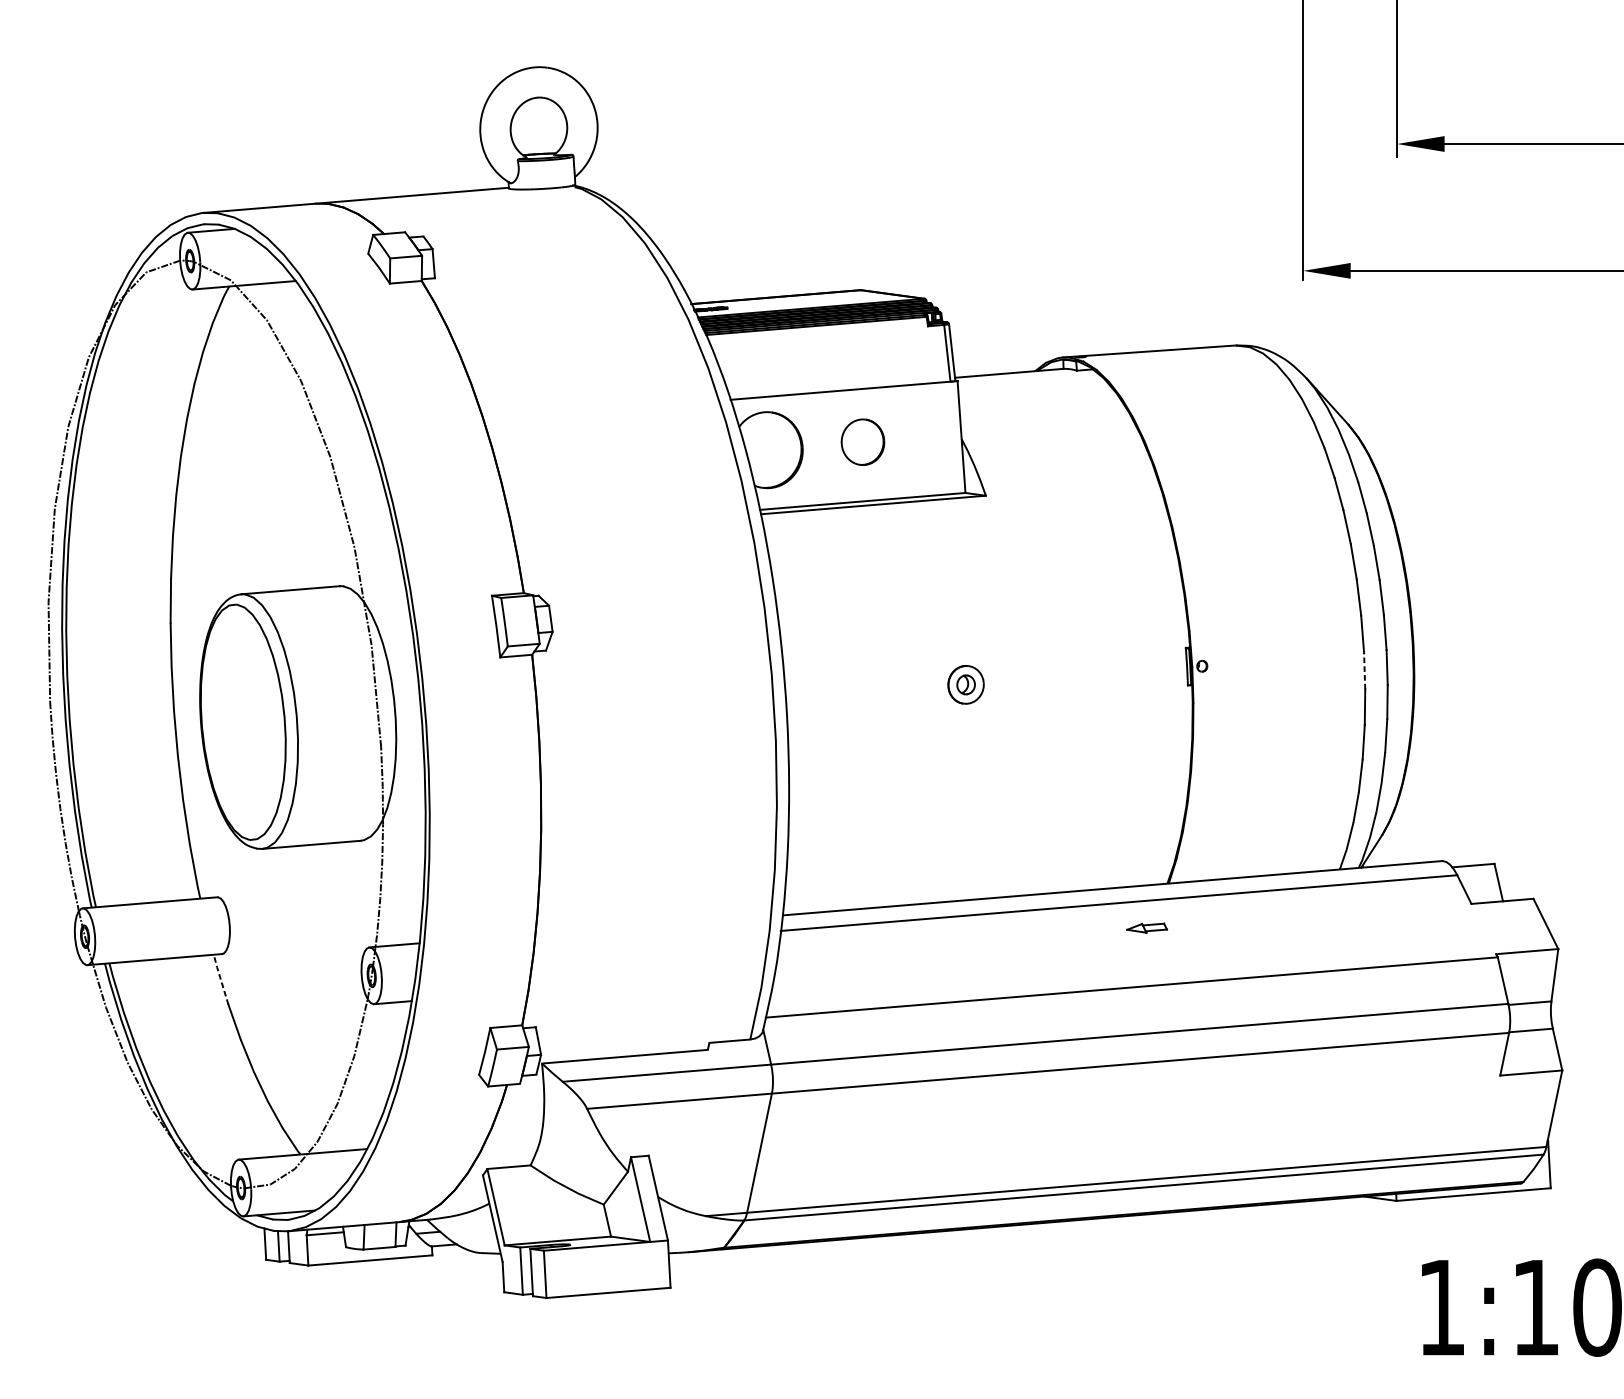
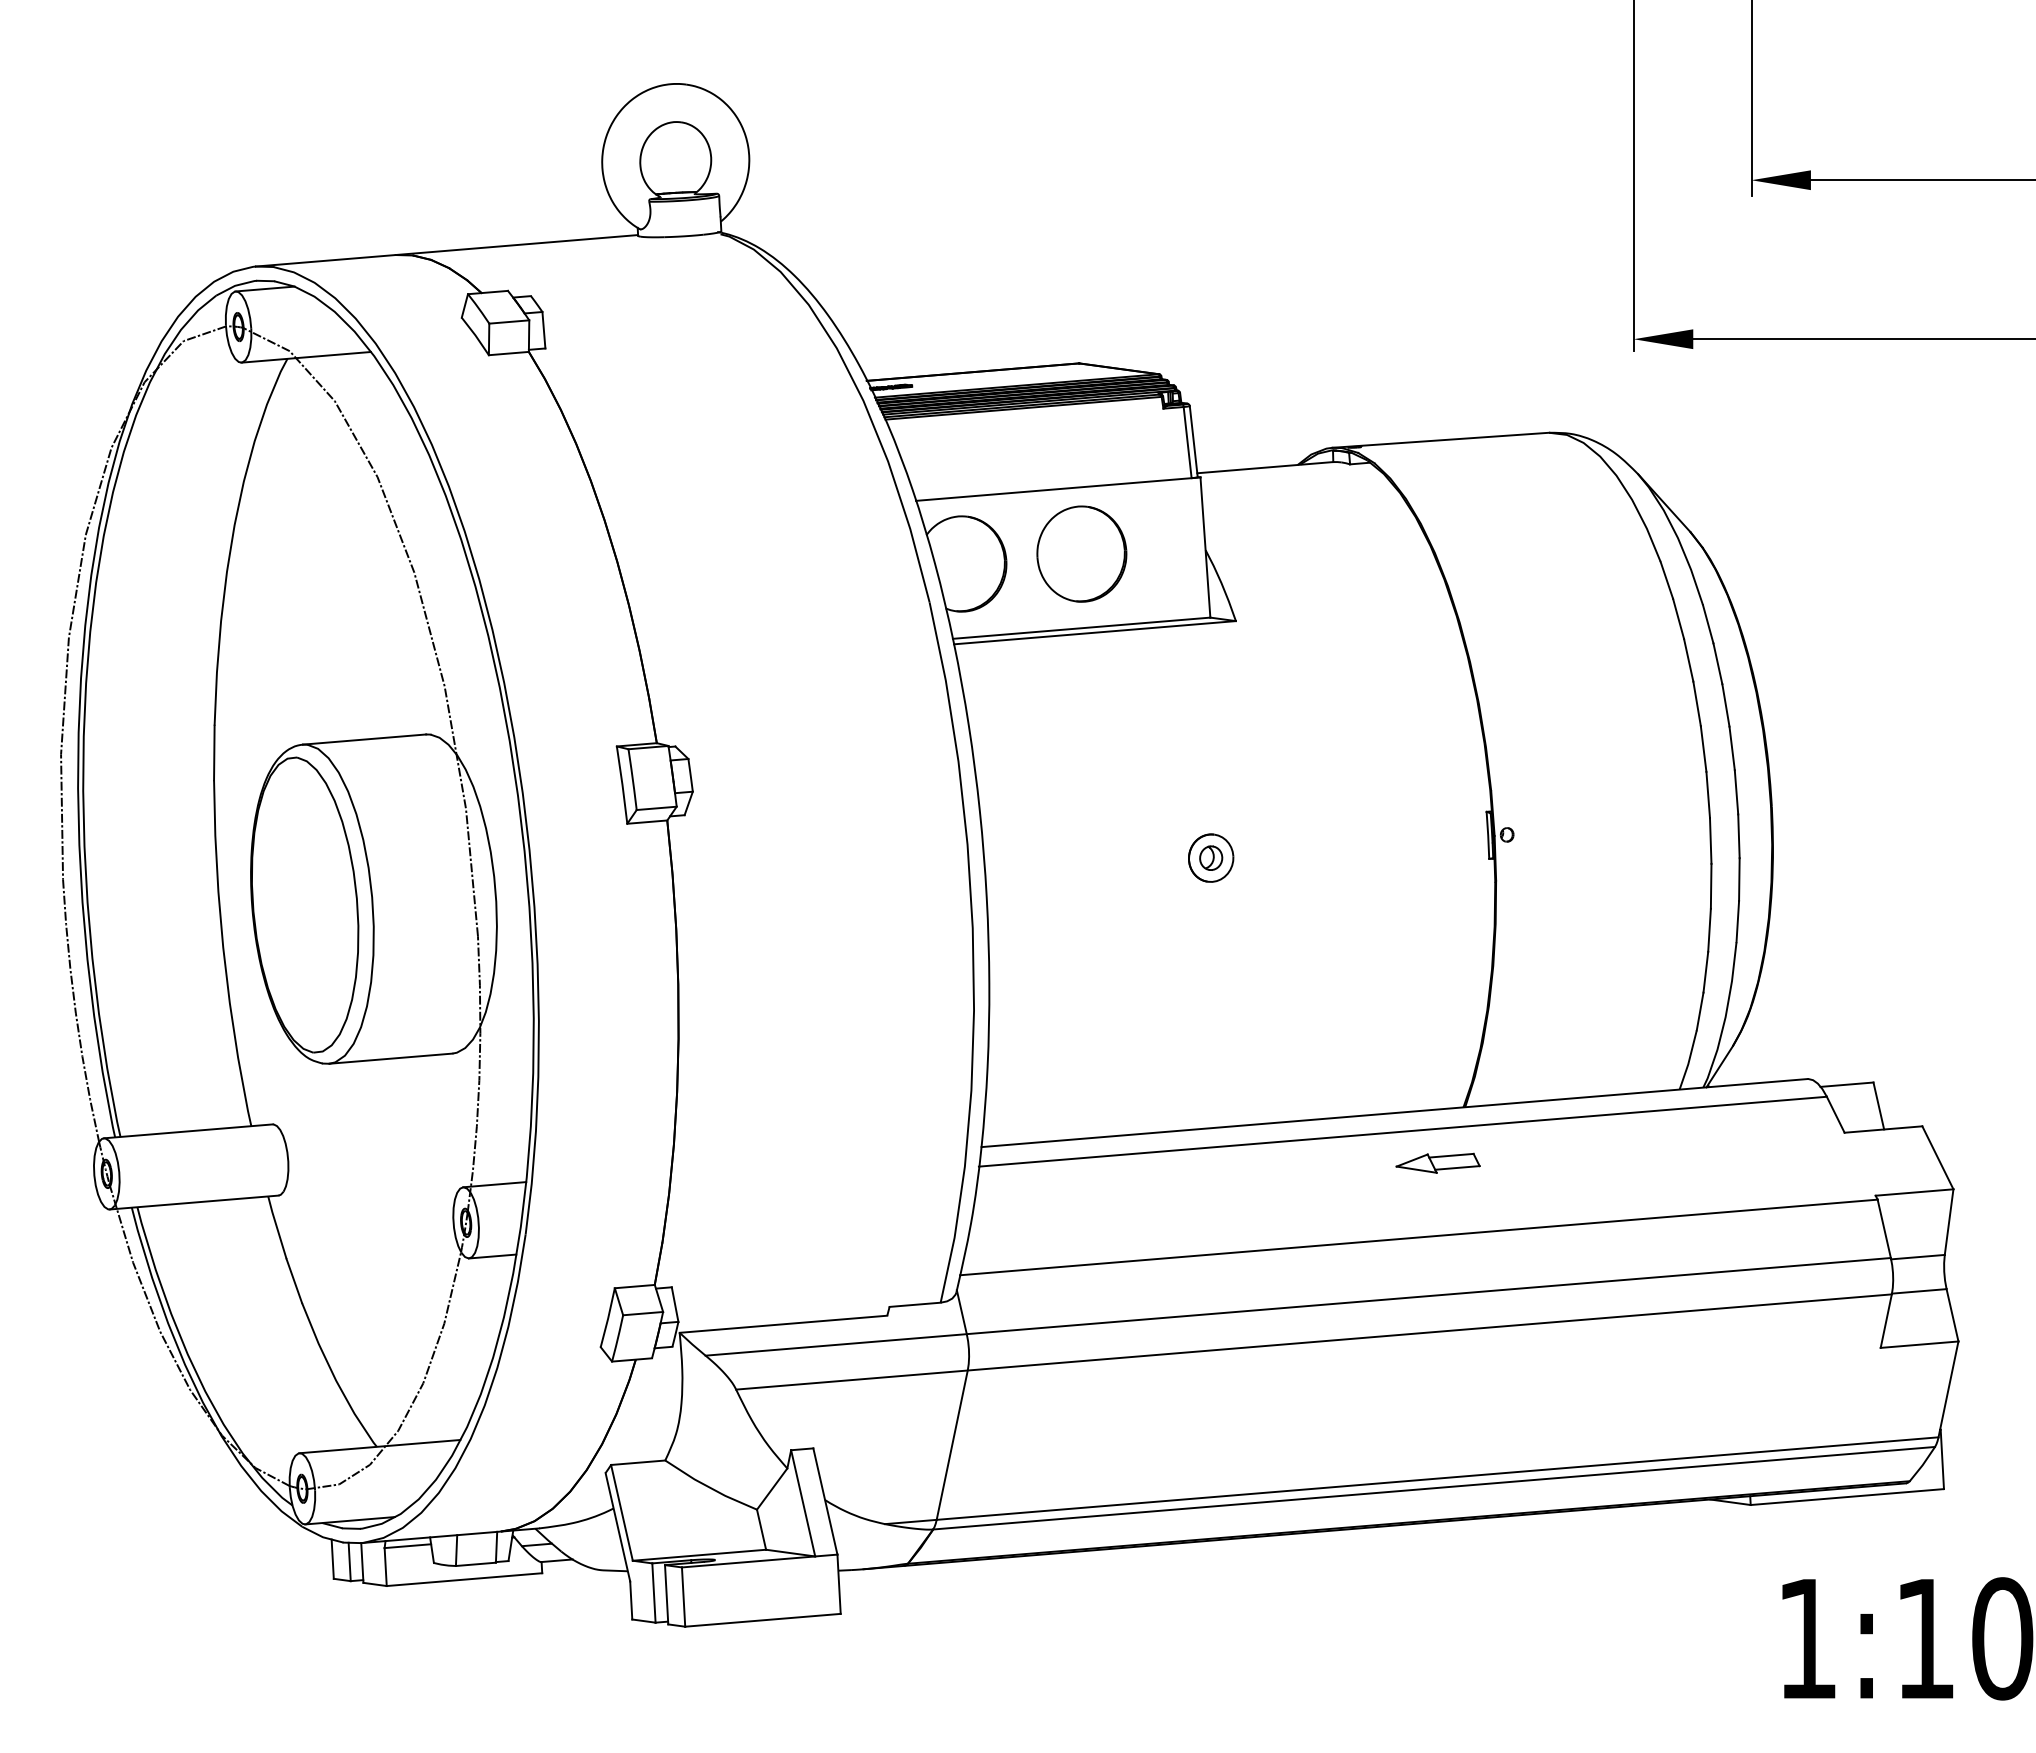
part: (862, 441) -> (1081, 553), size x1.67
line: (1364, 670) -> (1710, 840), dashed -> solid
part: (1146, 927) -> (1437, 1162), size x1.67
line: (220, 978) -> (276, 1226), dashed -> solid

